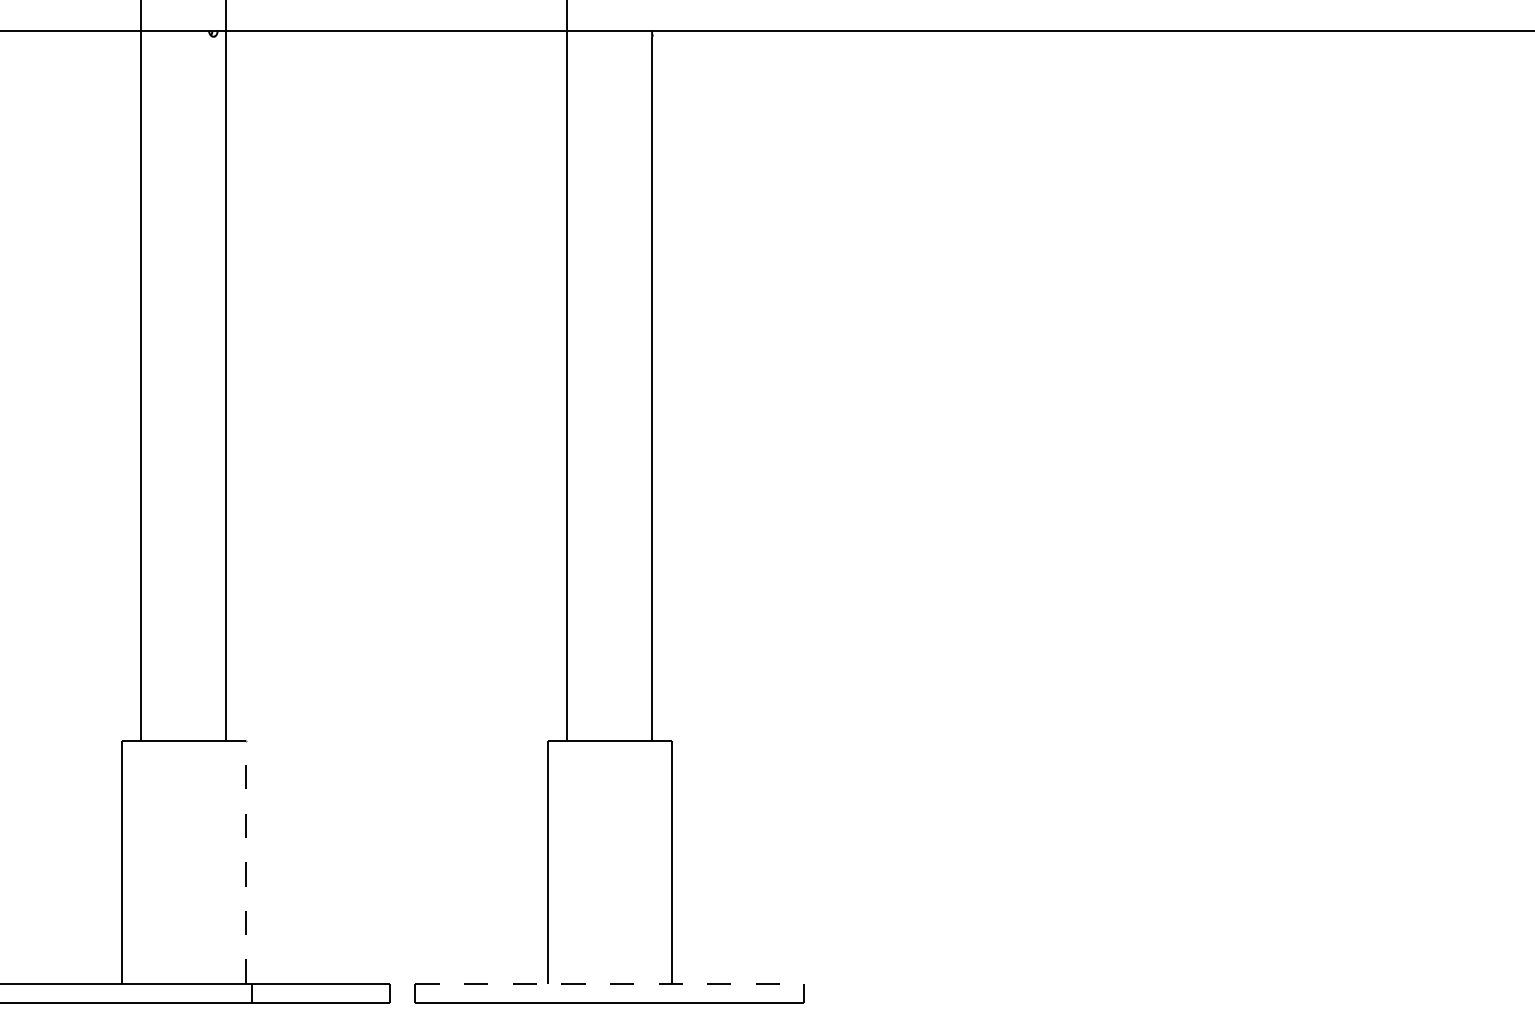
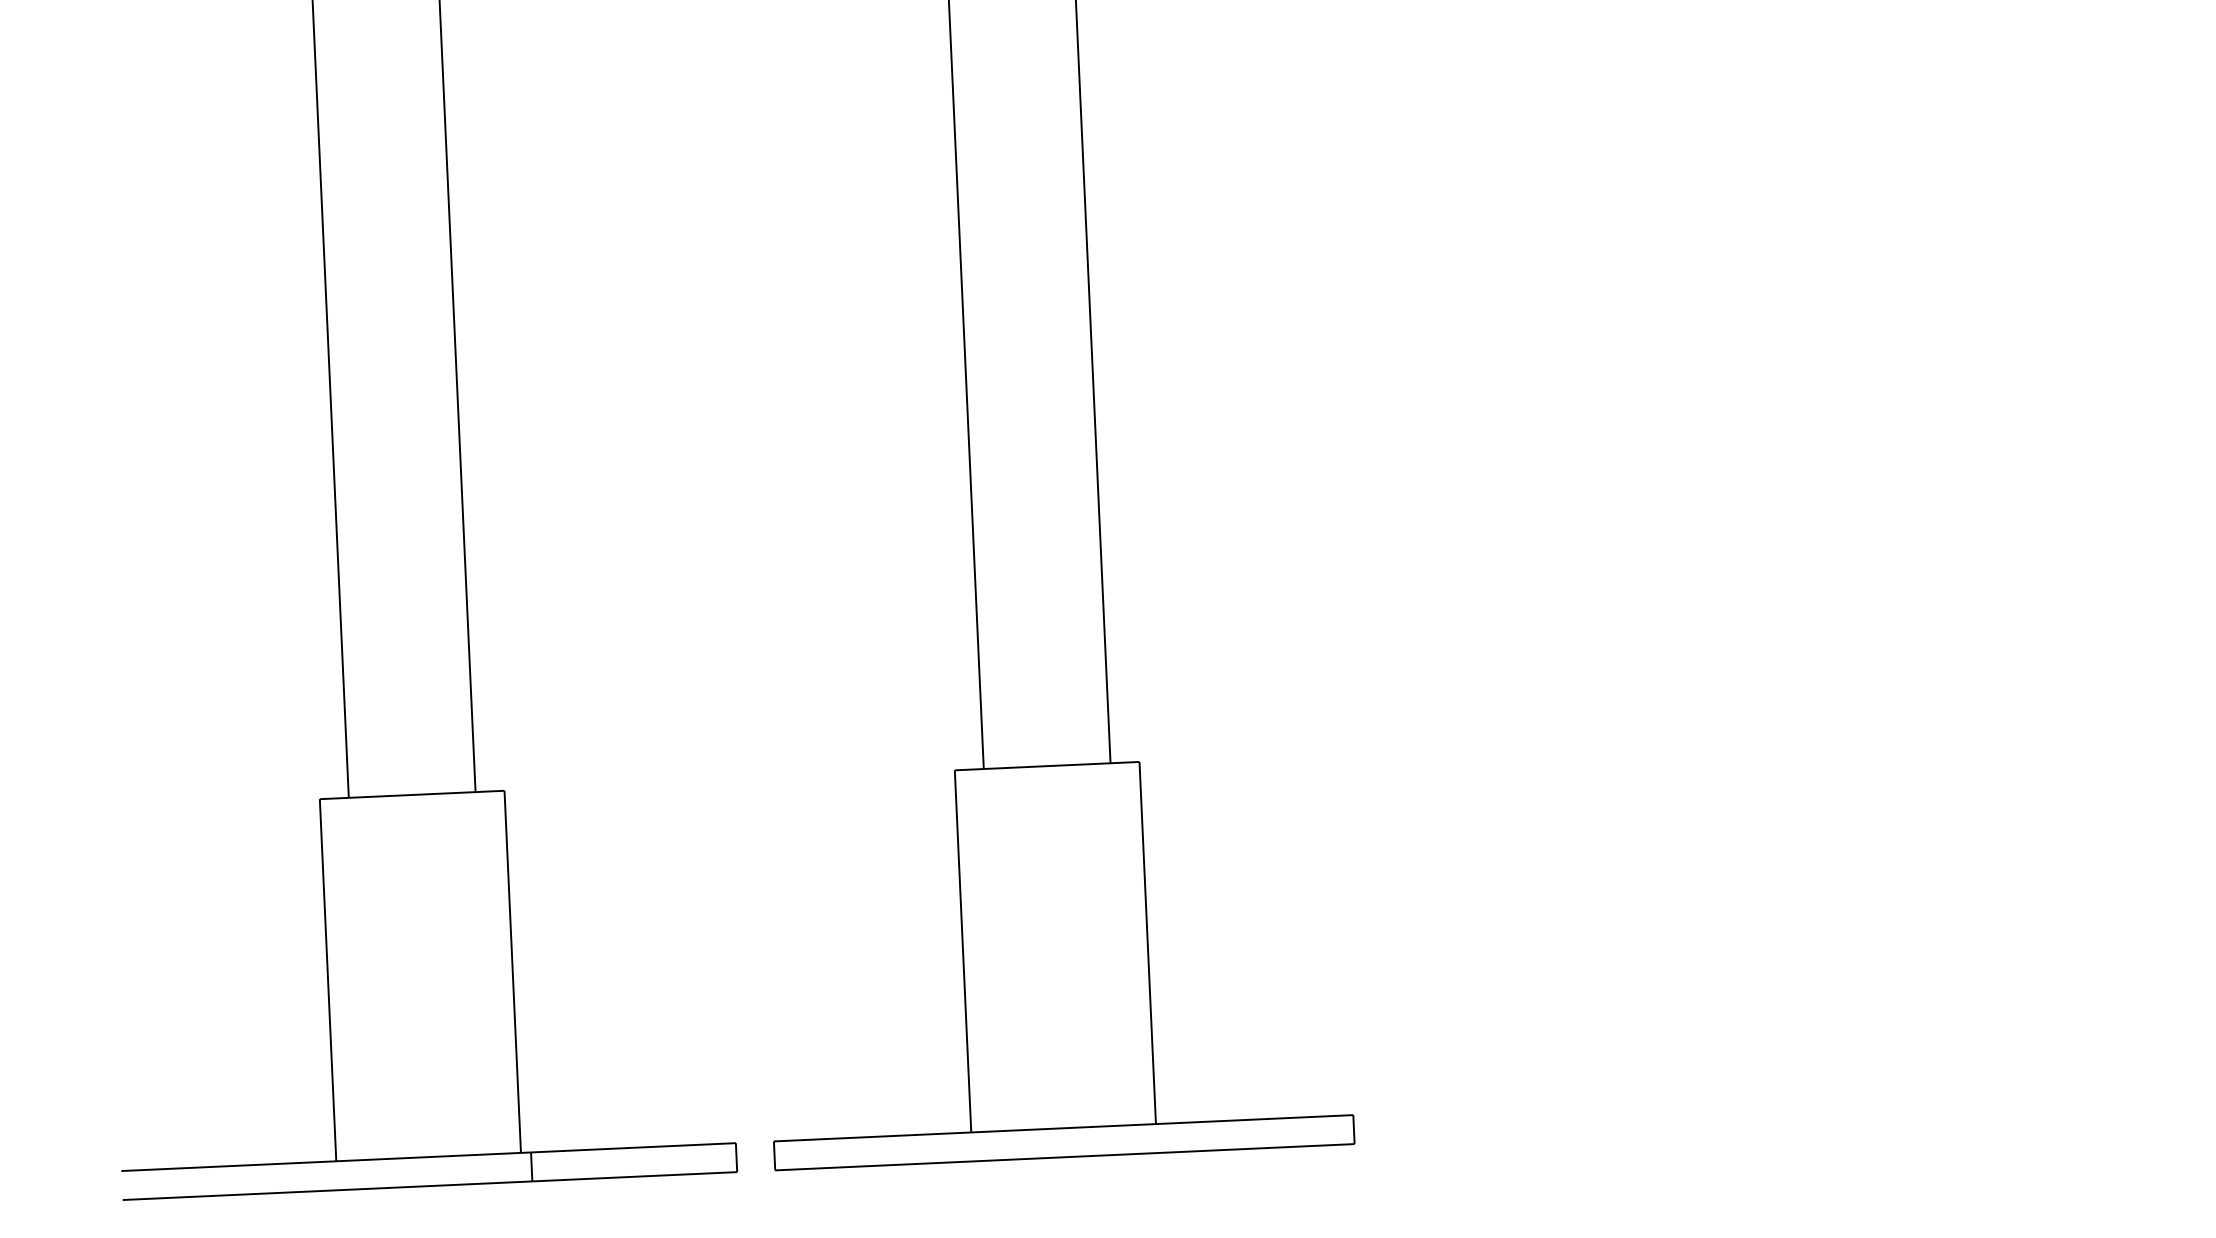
line: (245, 862) -> (512, 972), dashed -> solid
line: (609, 983) -> (1063, 1127), dashed -> solid

